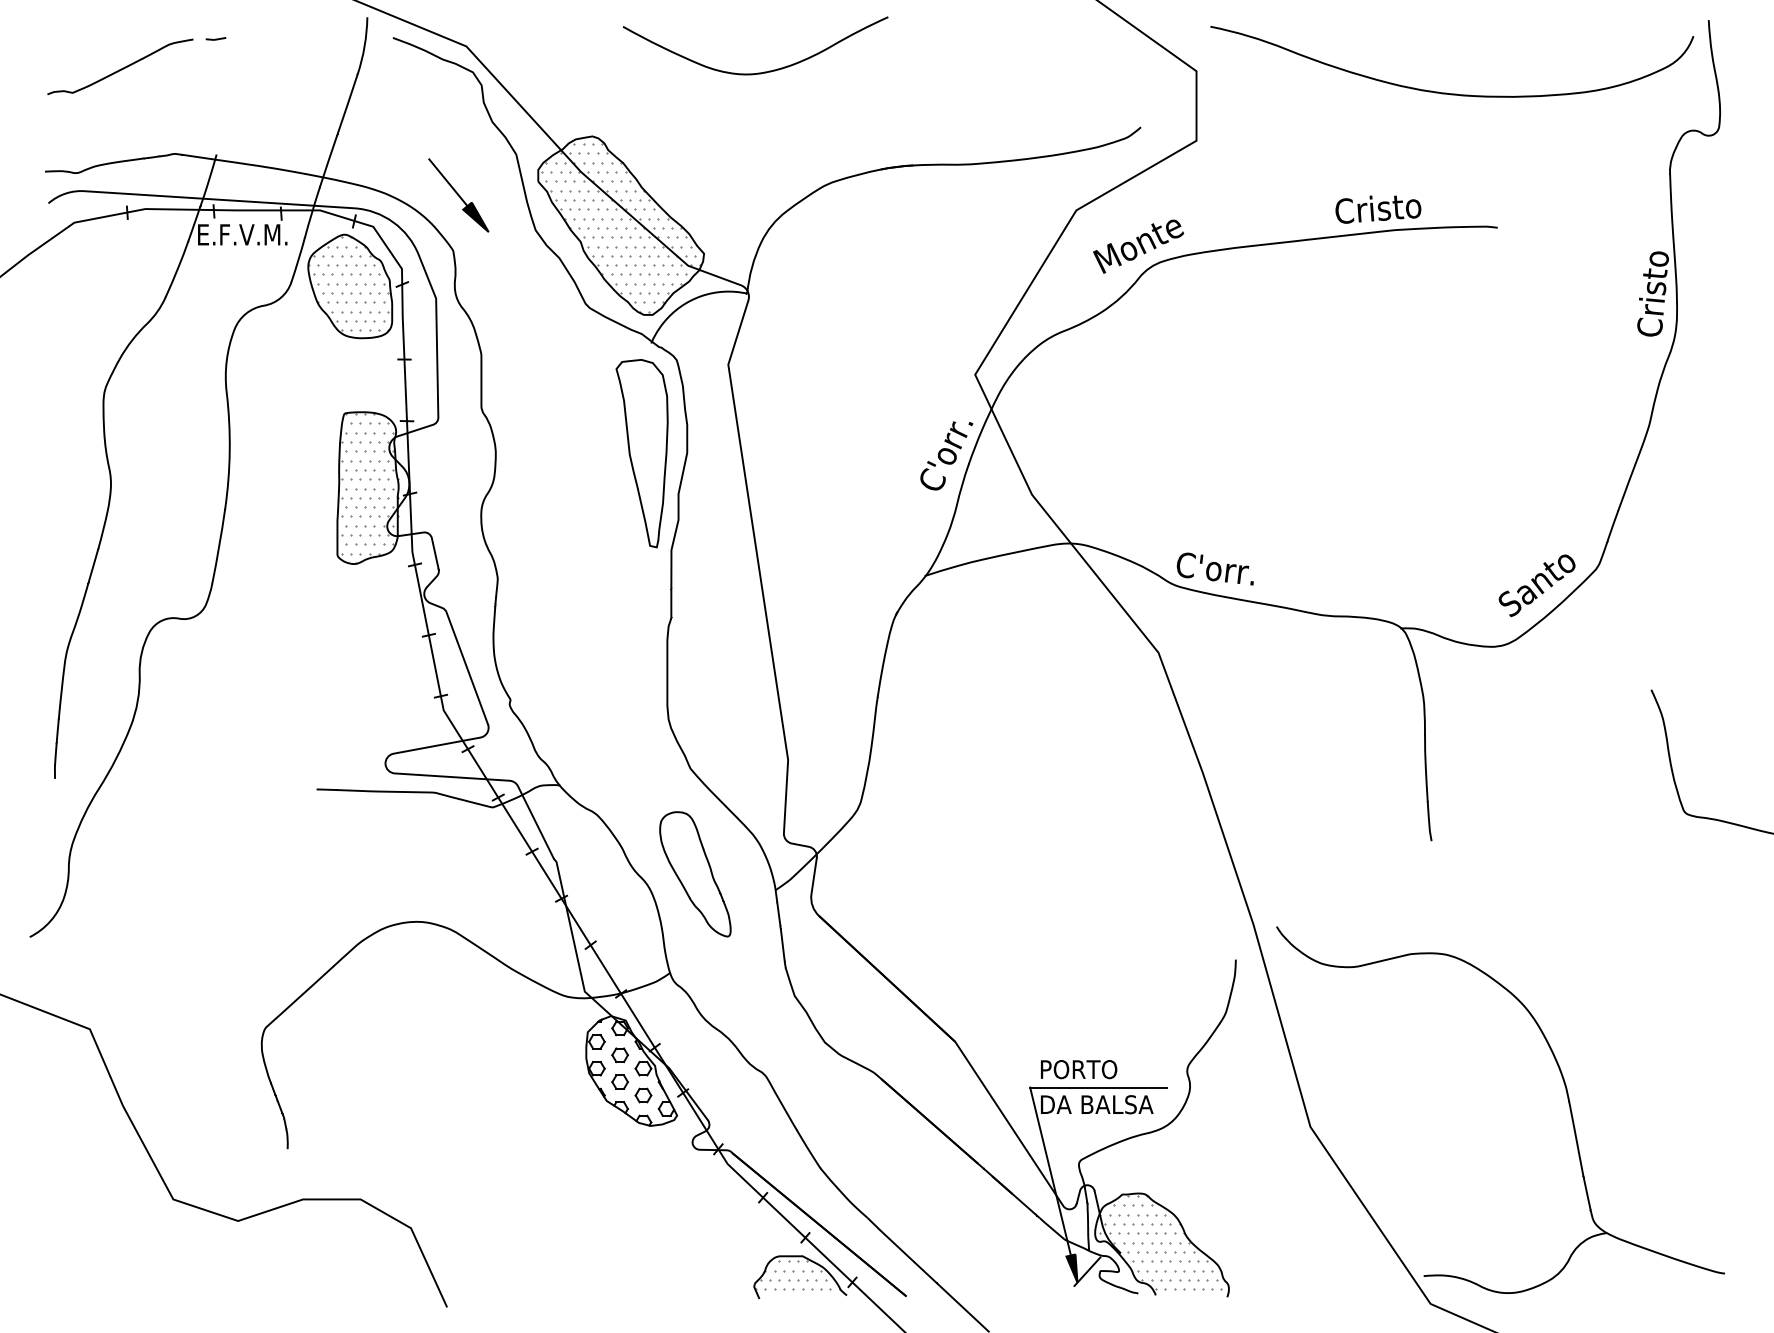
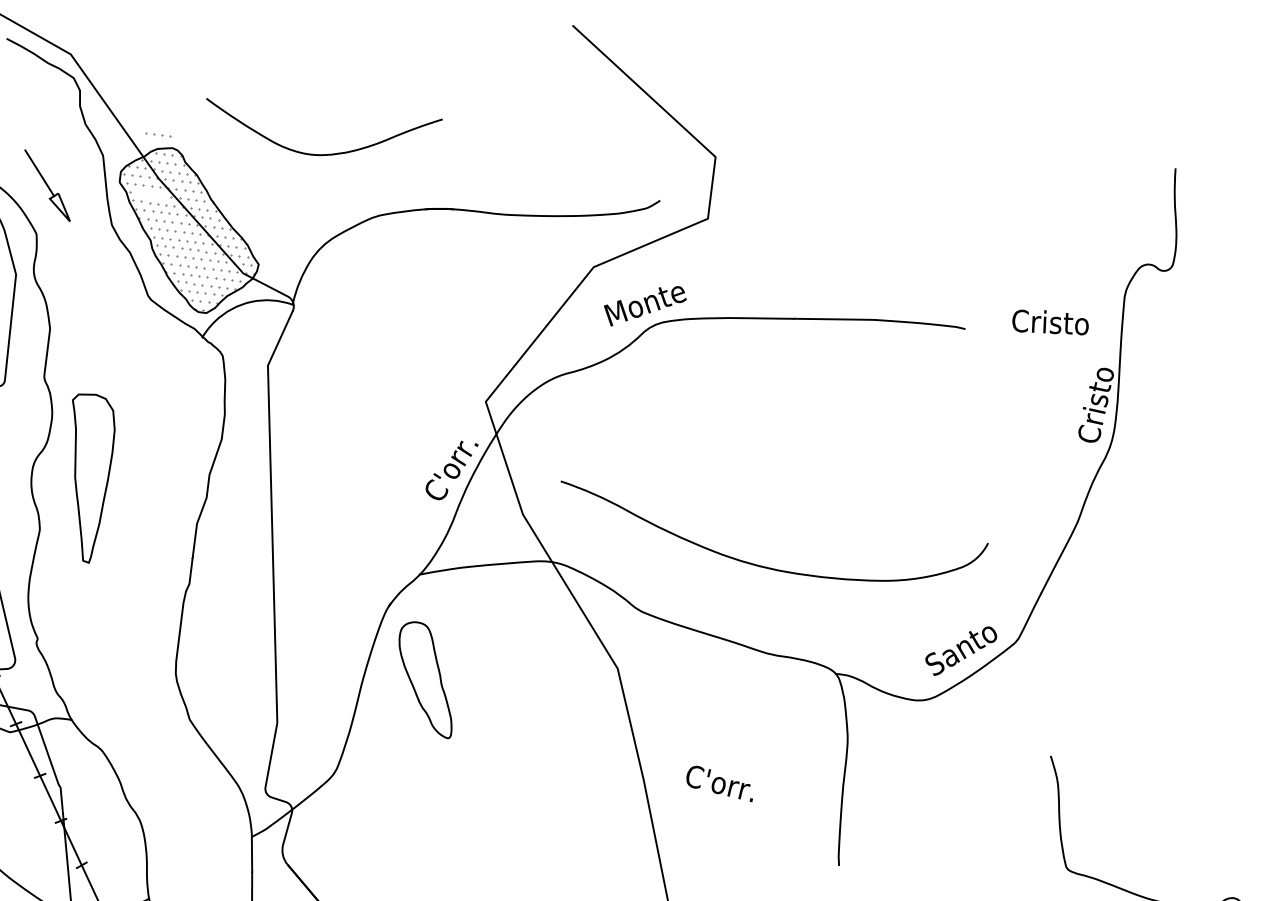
curve: (757, 72) -> (320, 154), moved
curve: (1447, 92) -> (763, 565), moved
part: (574, 191) -> (158, 135), moved
text: (1378, 209) -> (1050, 323), moved
fill: (475, 217) -> (59, 207), removed
part: (641, 453) -> (85, 477), moved
text: (1214, 568) -> (719, 782), moved
part: (695, 874) -> (426, 679), moved

